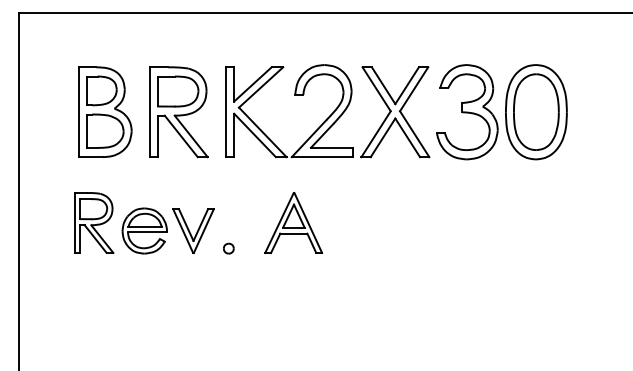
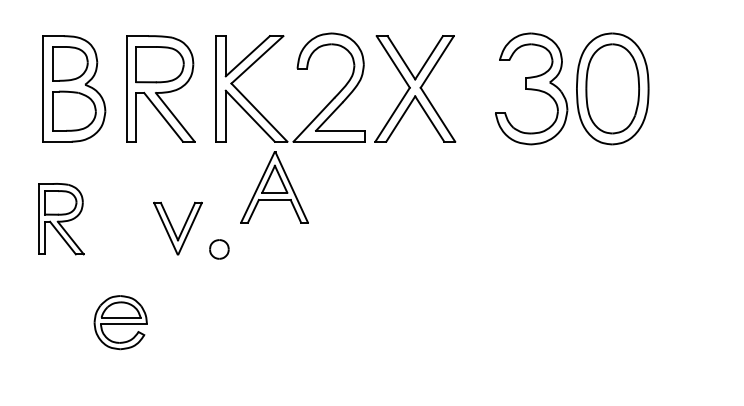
part: (501, 112) -> (571, 89), moved
part: (293, 222) -> (274, 186), moved
part: (144, 230) -> (120, 321), moved
part: (228, 248) -> (219, 249), size x1.6

